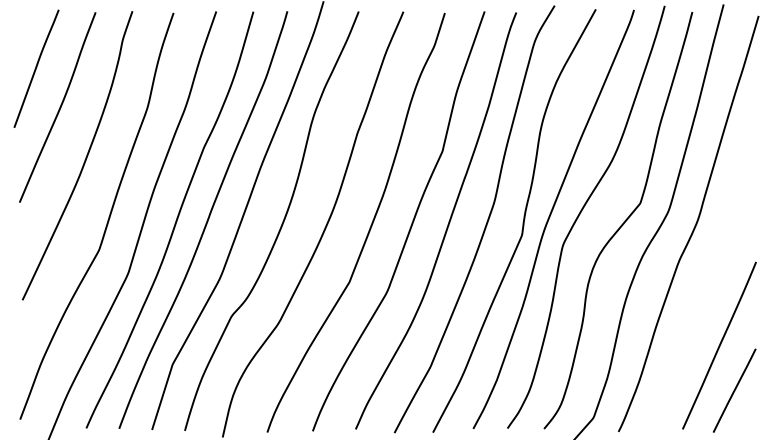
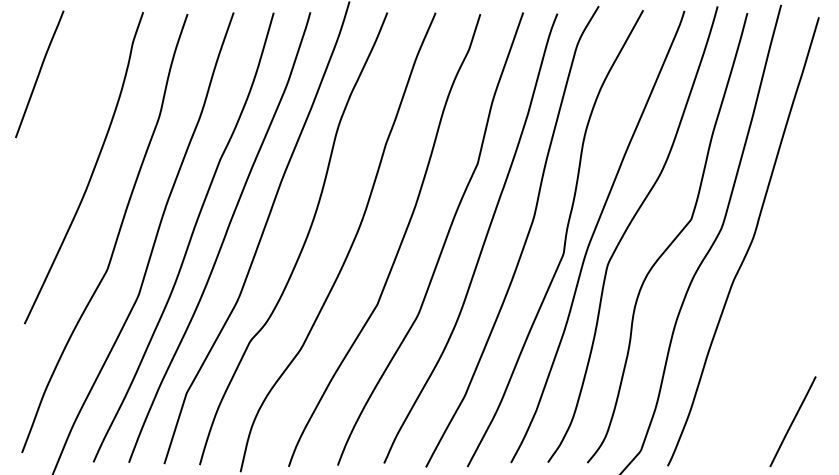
curve: (59, 106) -> (64, 115), removed
line: (719, 345) -> (776, 372), removed

